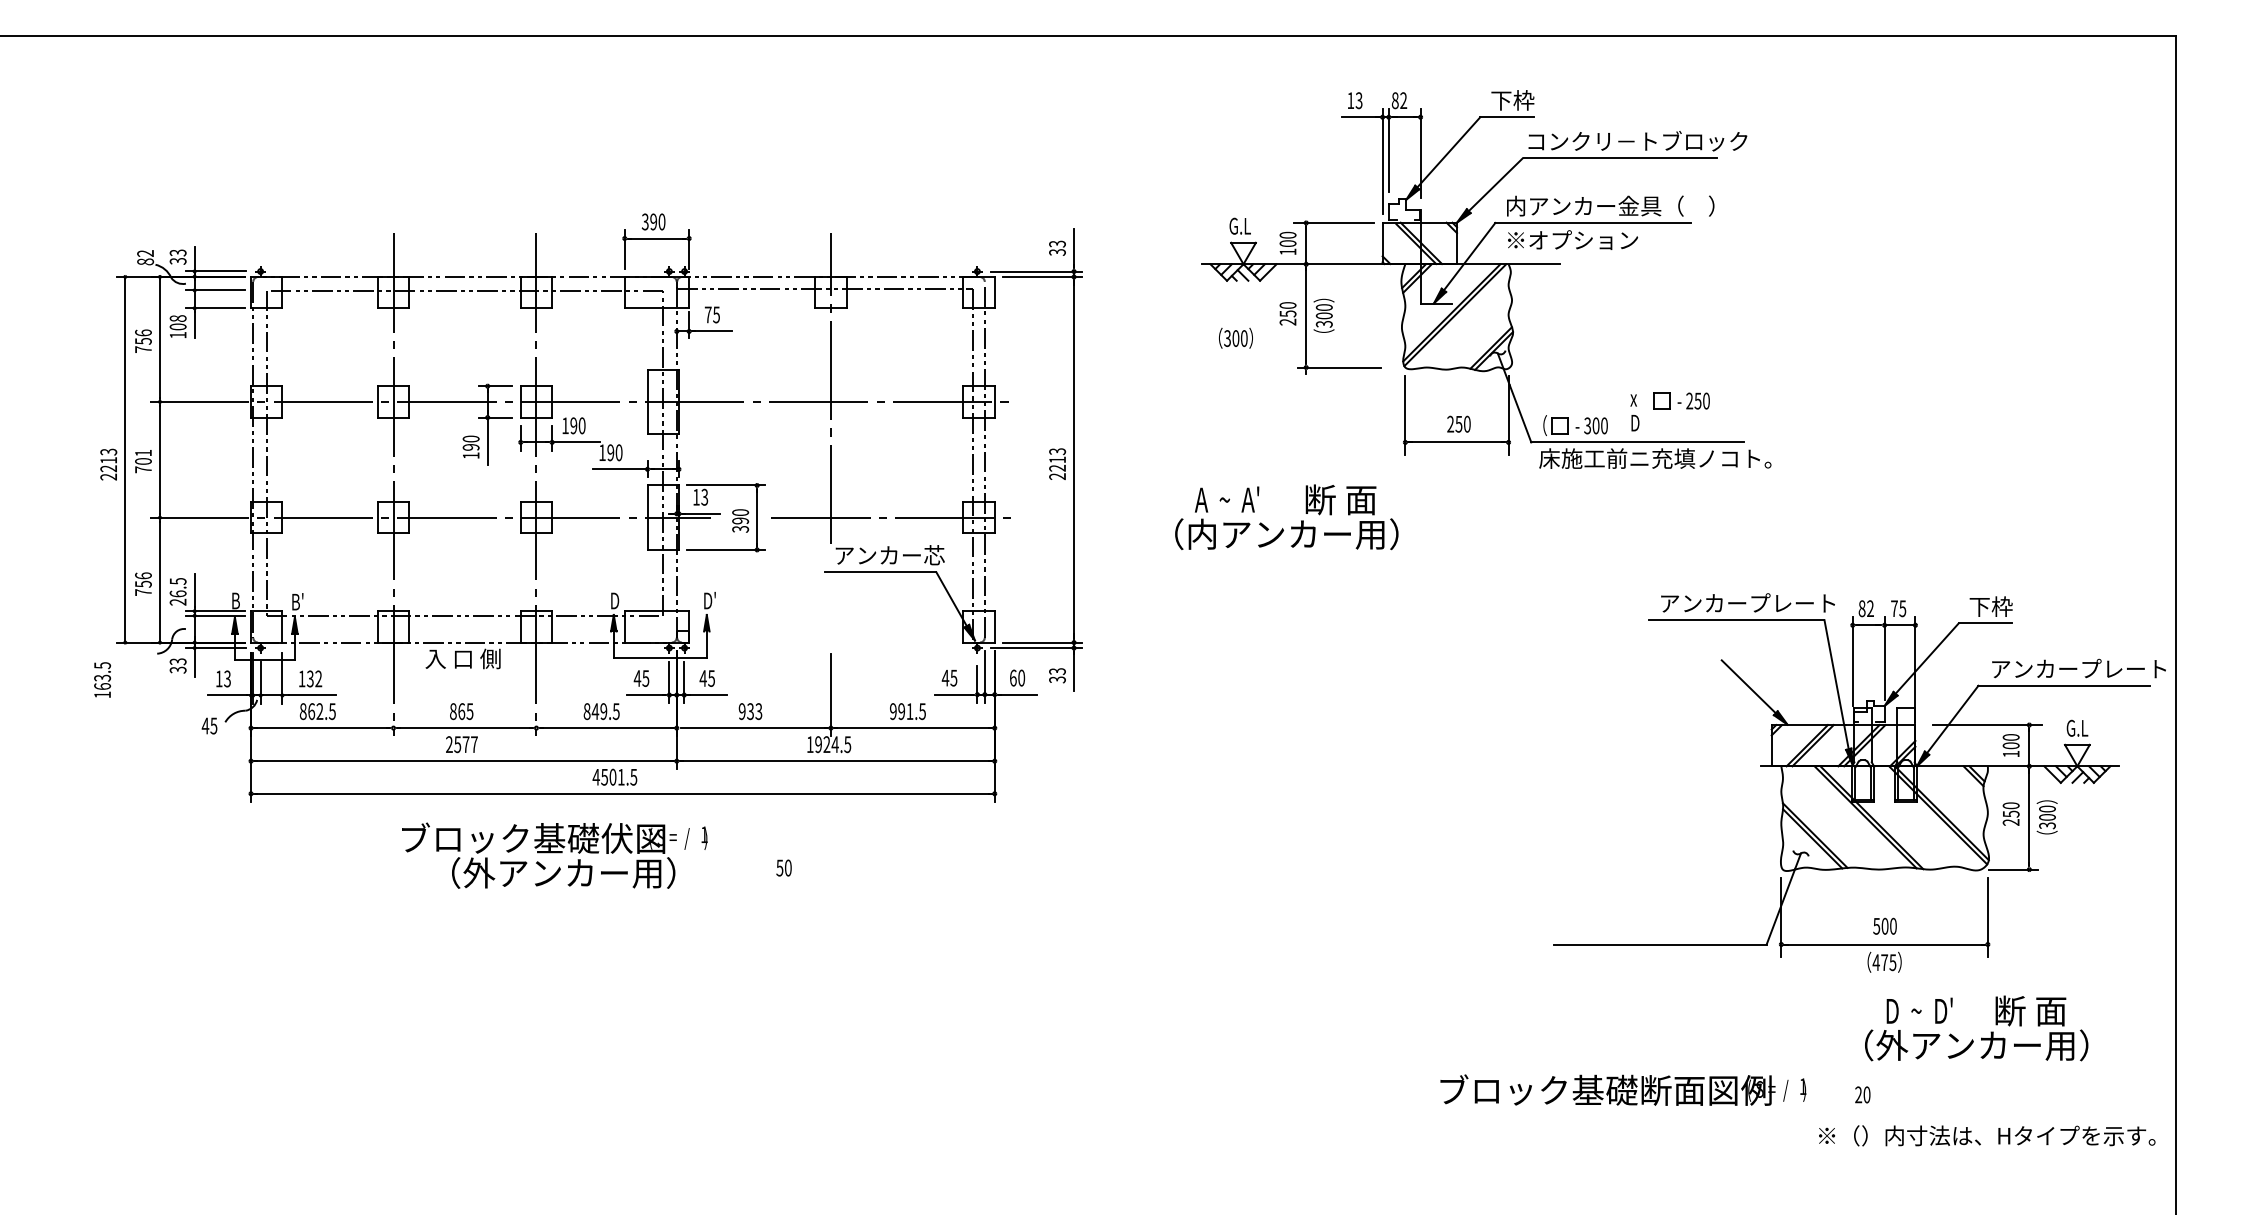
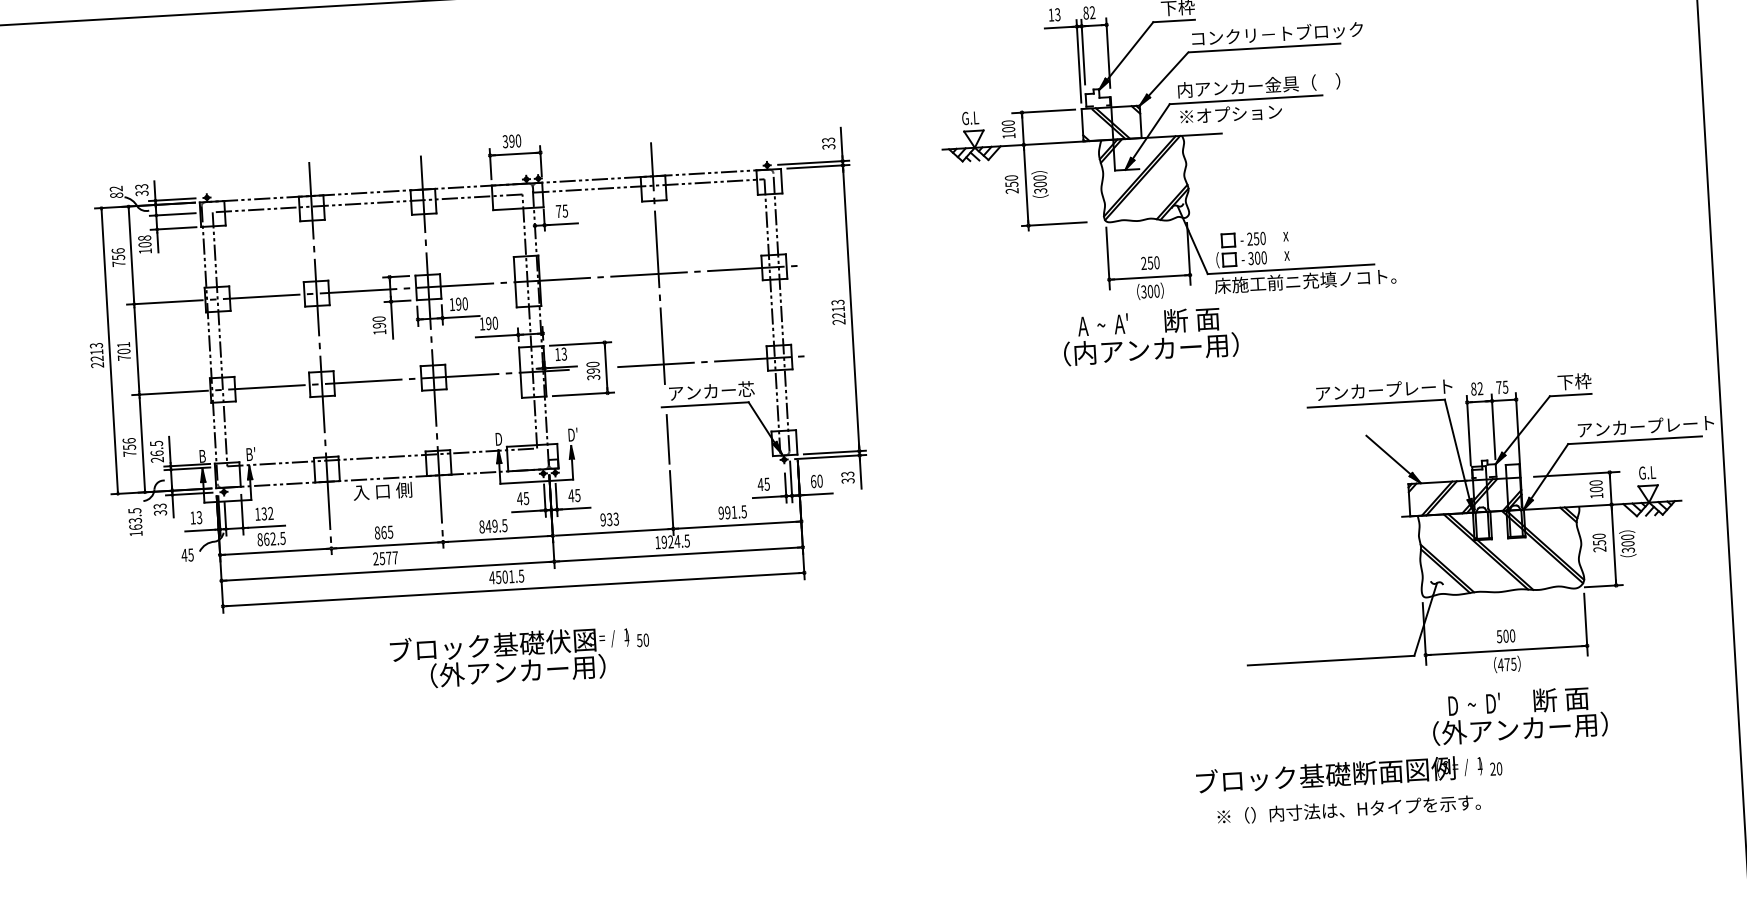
text: (1235, 338) -> (1150, 291), moved
part: (1681, 400) -> (1243, 239), moved
text: (1634, 422) -> (1287, 253), D -> x
text: (1286, 517) -> (1150, 336), moved
line: (830, 613) -> (667, 439), added
text: (102, 679) -> (135, 521), moved
text: (554, 855) -> (510, 657), moved
text: (1976, 1028) -> (1519, 715), moved
text: (1623, 1089) -> (1339, 773), moved
text: (1987, 1135) -> (1349, 809), moved

